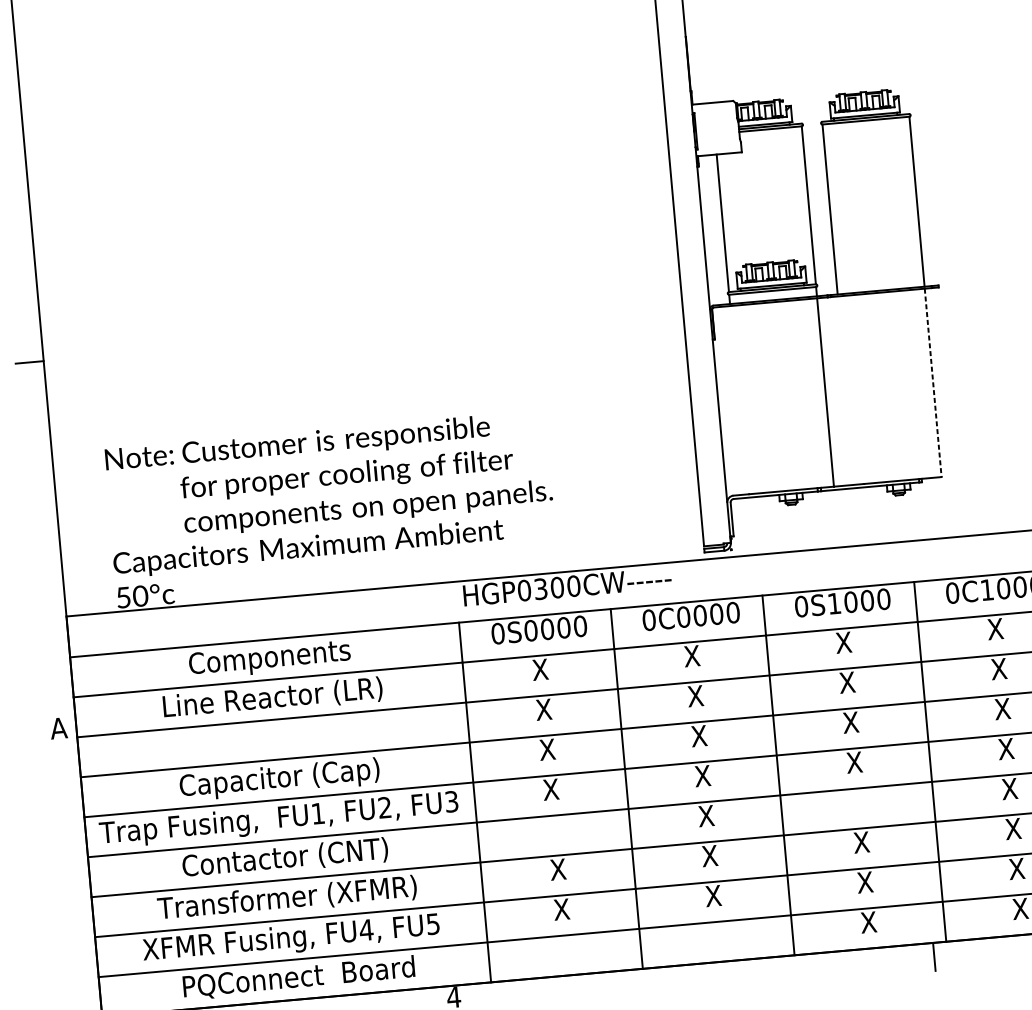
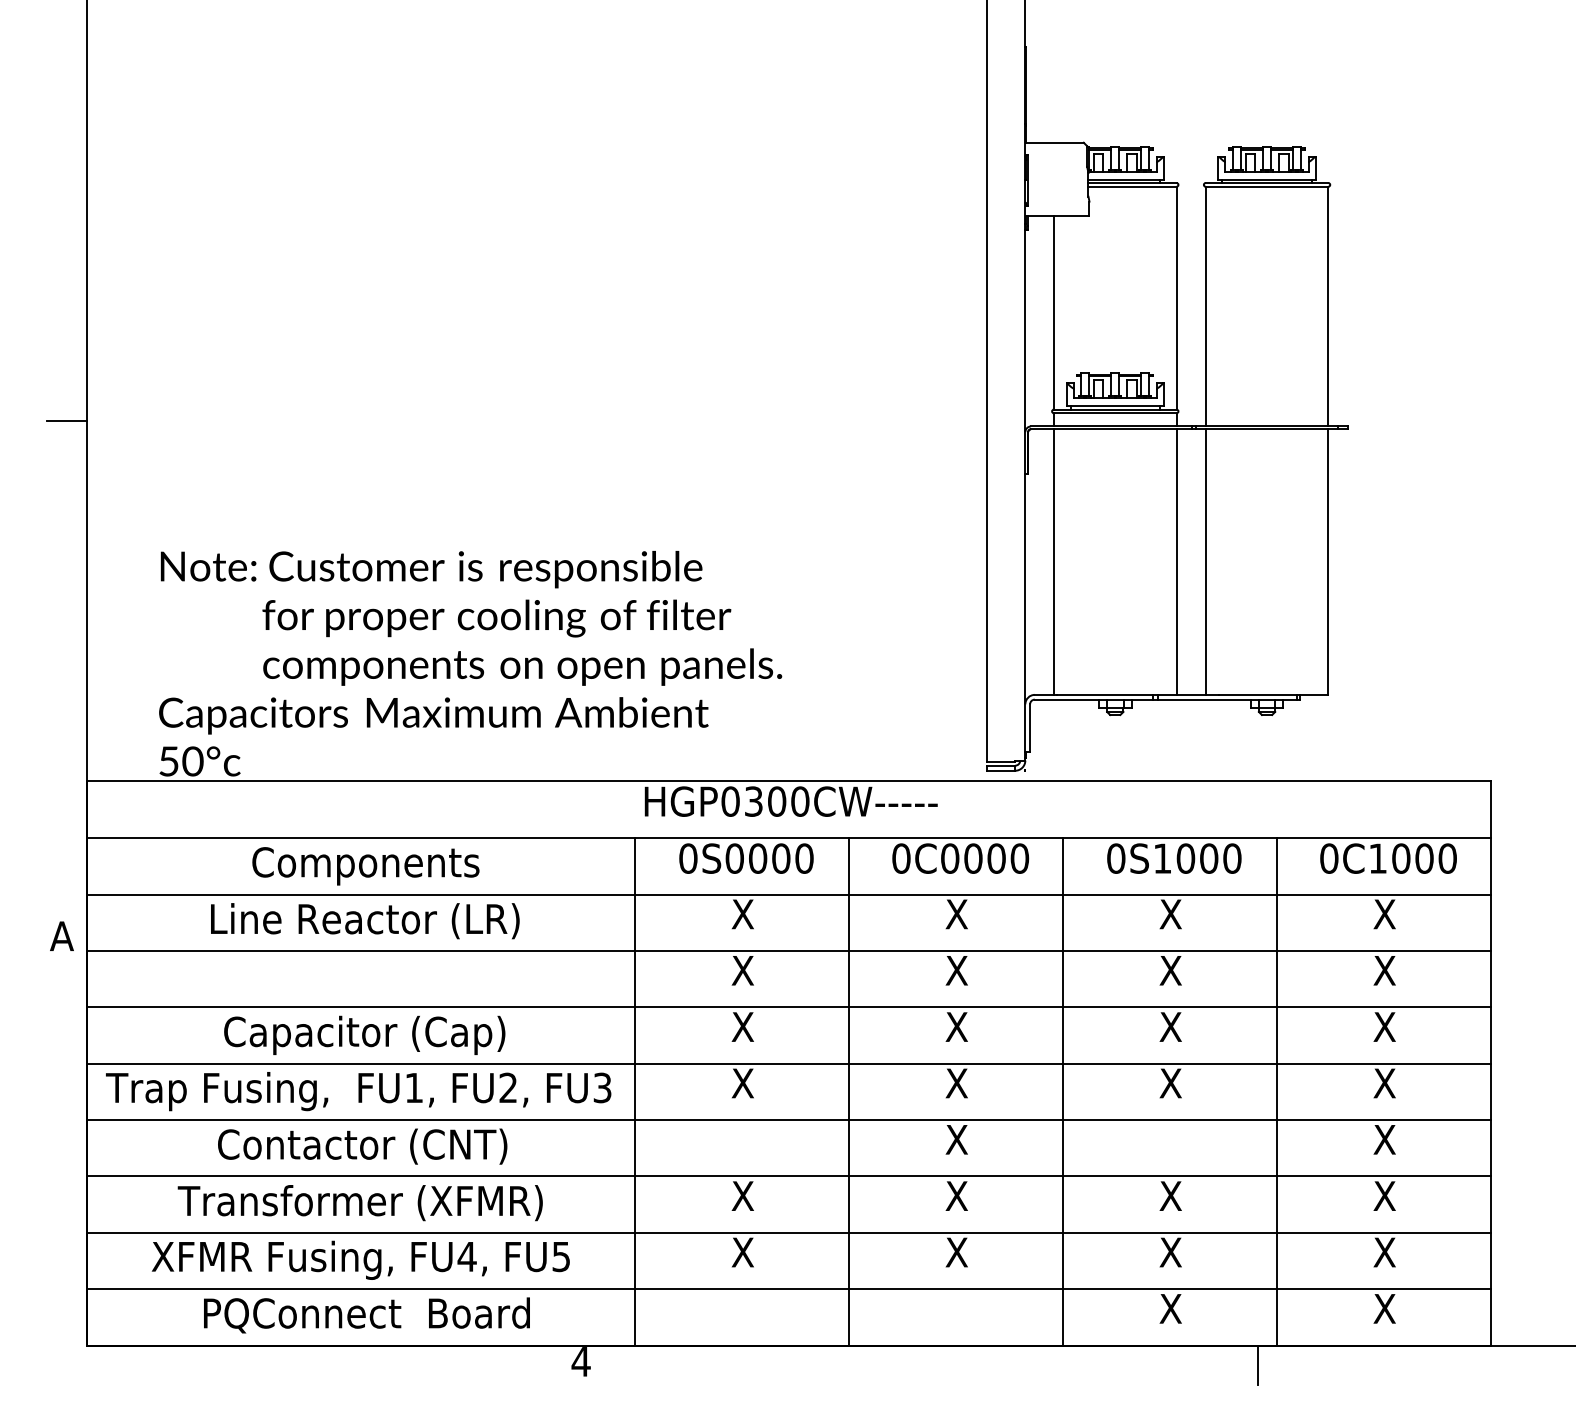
line: (933, 383) -> (1328, 562), dashed -> solid
line: (846, 390) -> (1205, 561), added
line: (738, 399) -> (1053, 561), added

